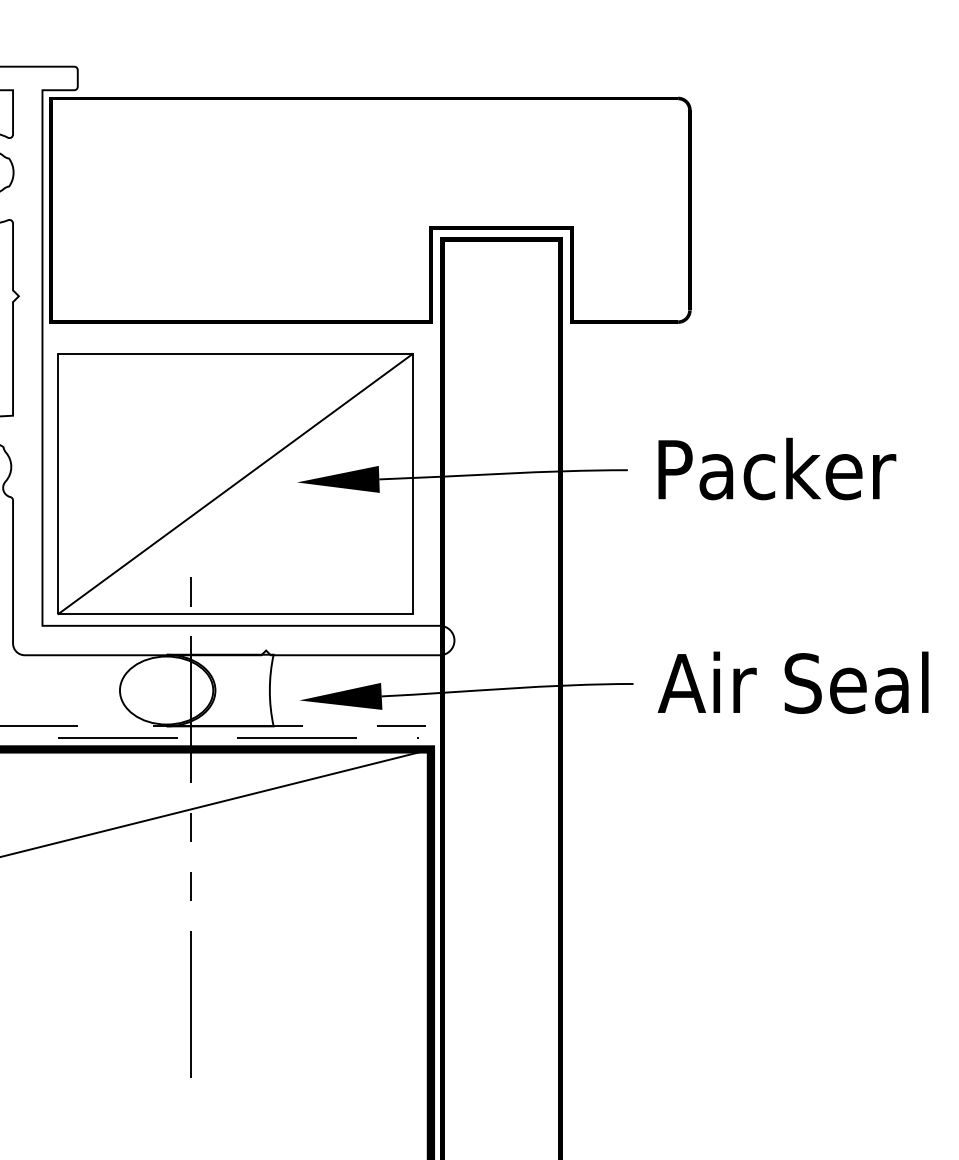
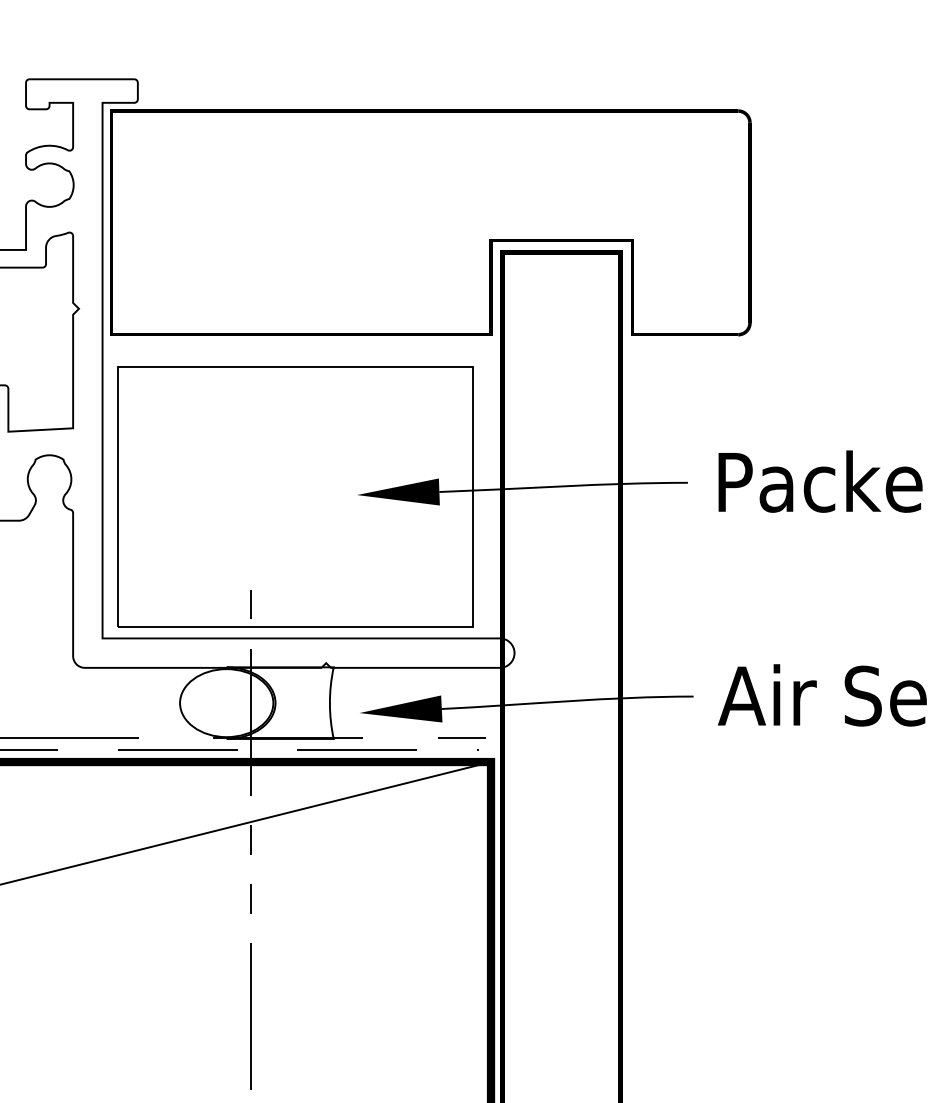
line: (235, 483) -> (295, 496), removed

